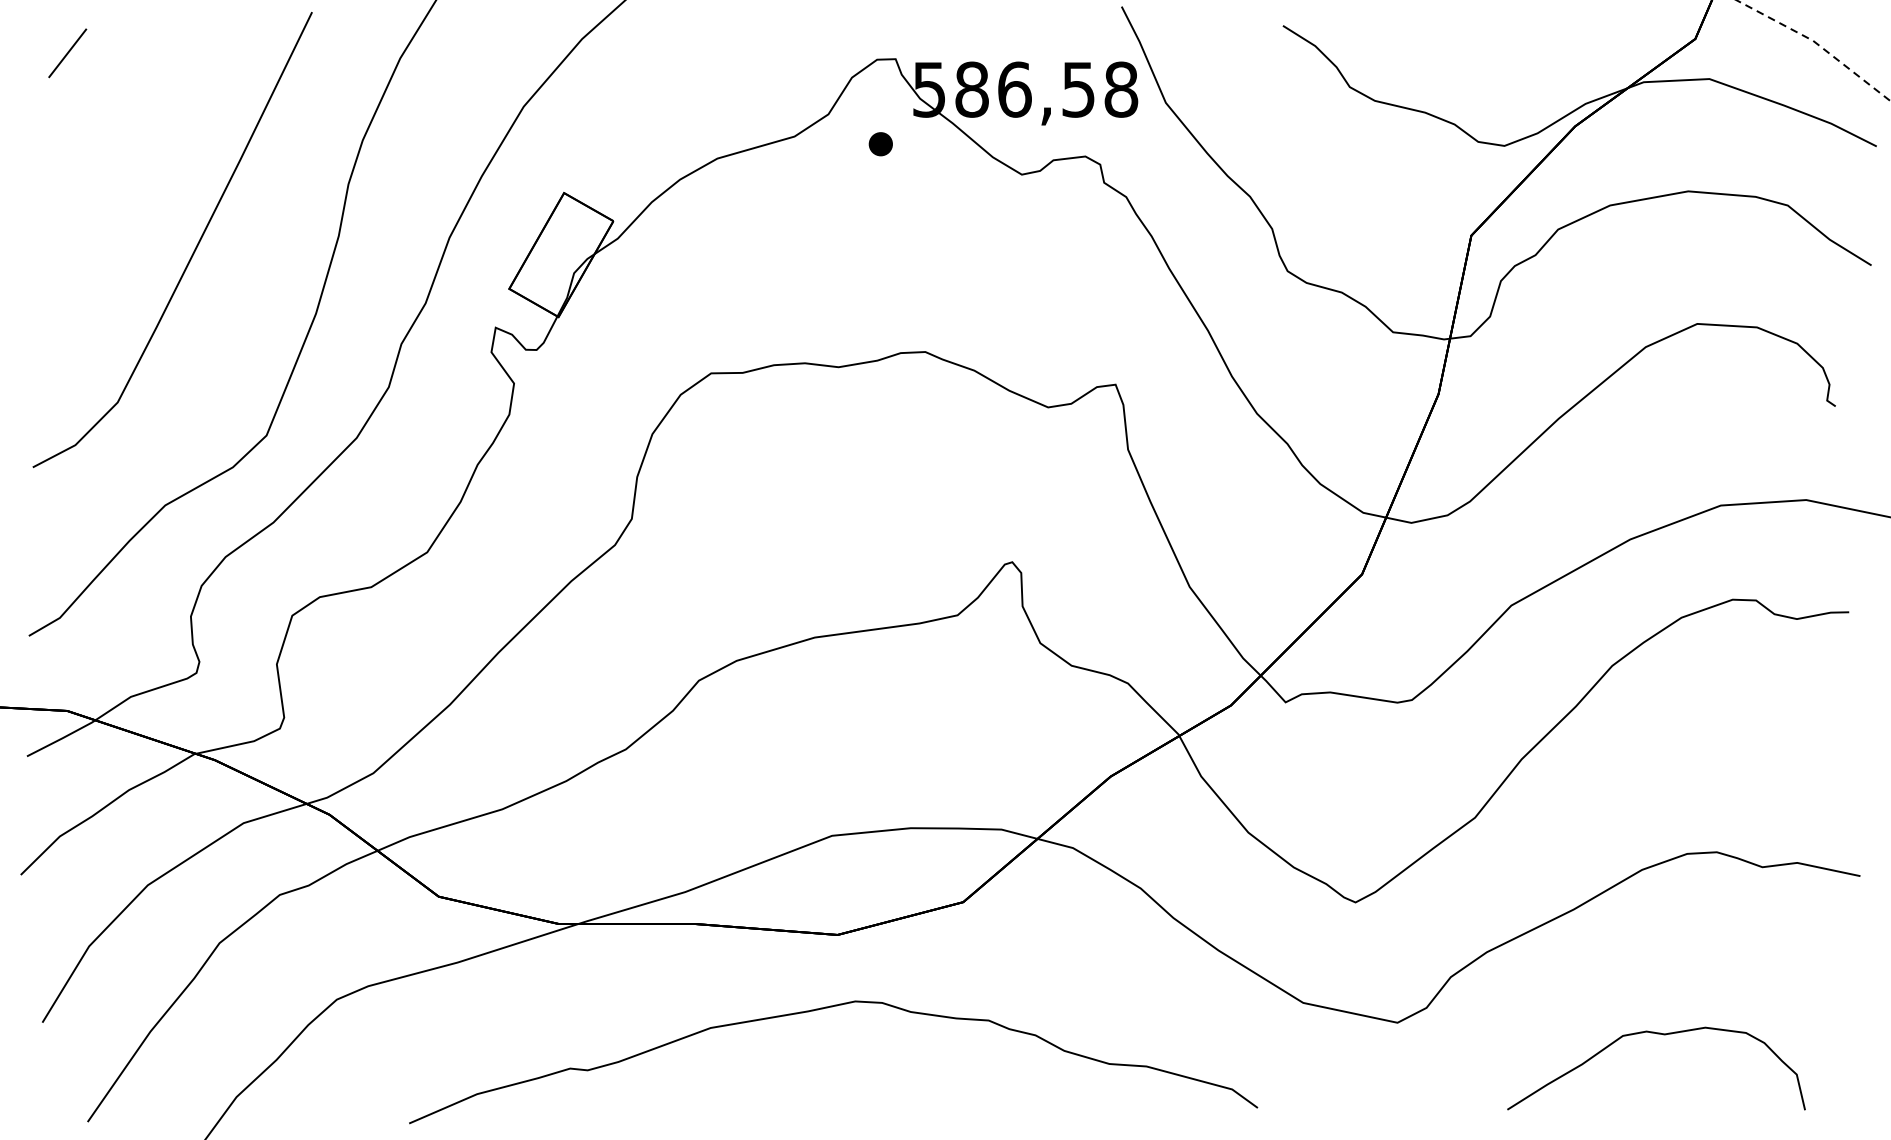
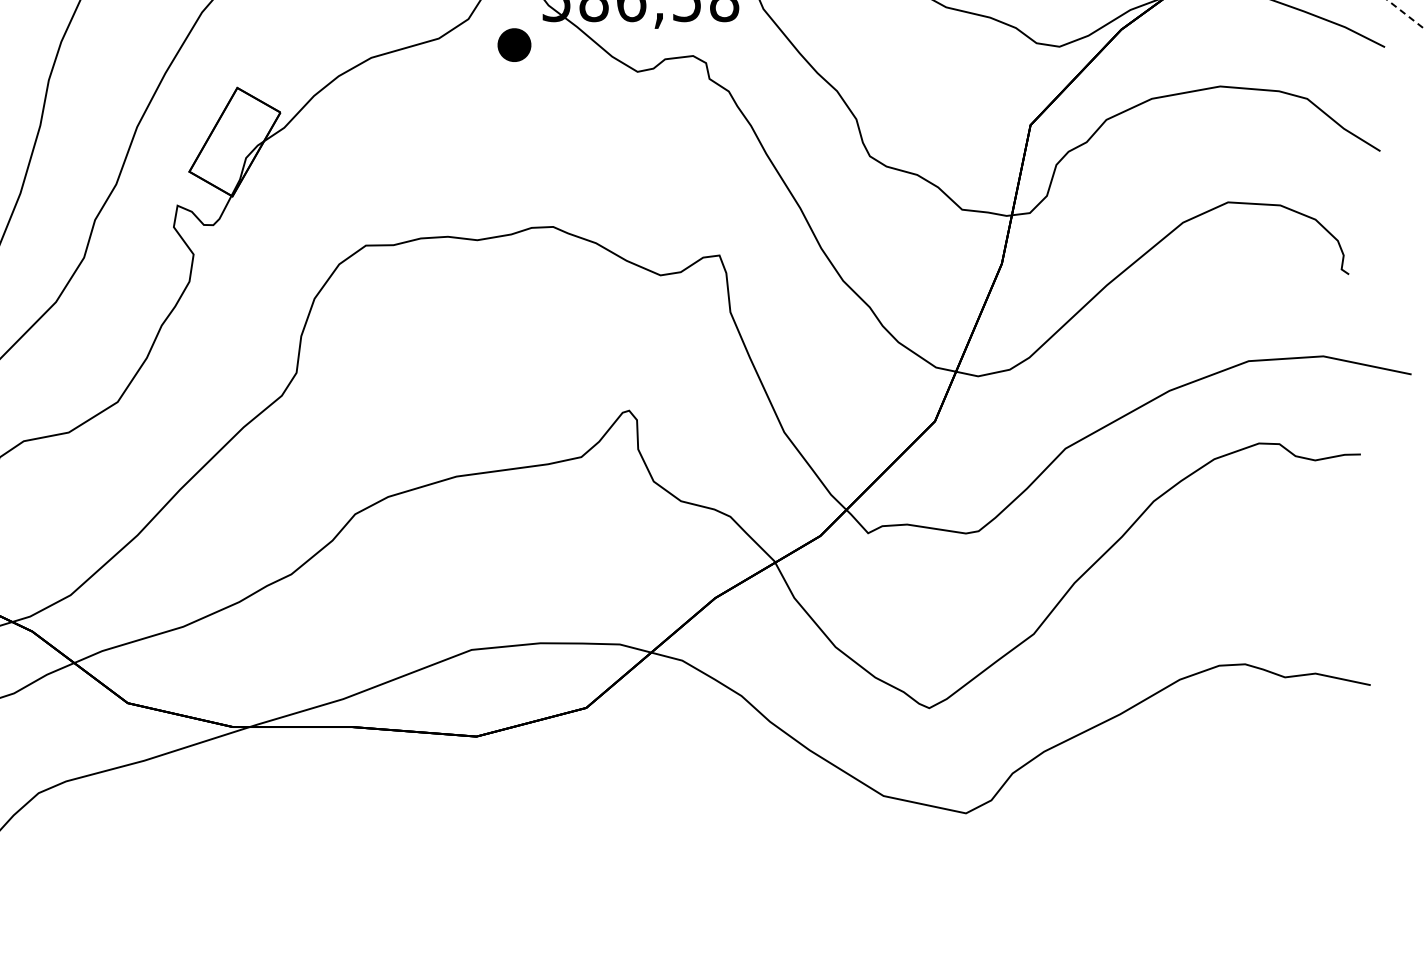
part: (880, 144) -> (513, 45), size x1.6
curve: (823, 1009) -> (464, 801), removed
curve: (1663, 1035) -> (1198, 824), removed

